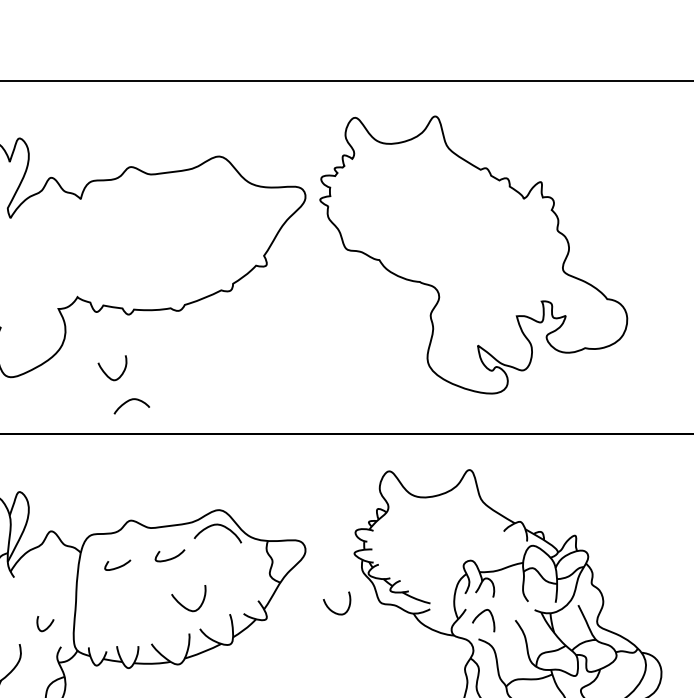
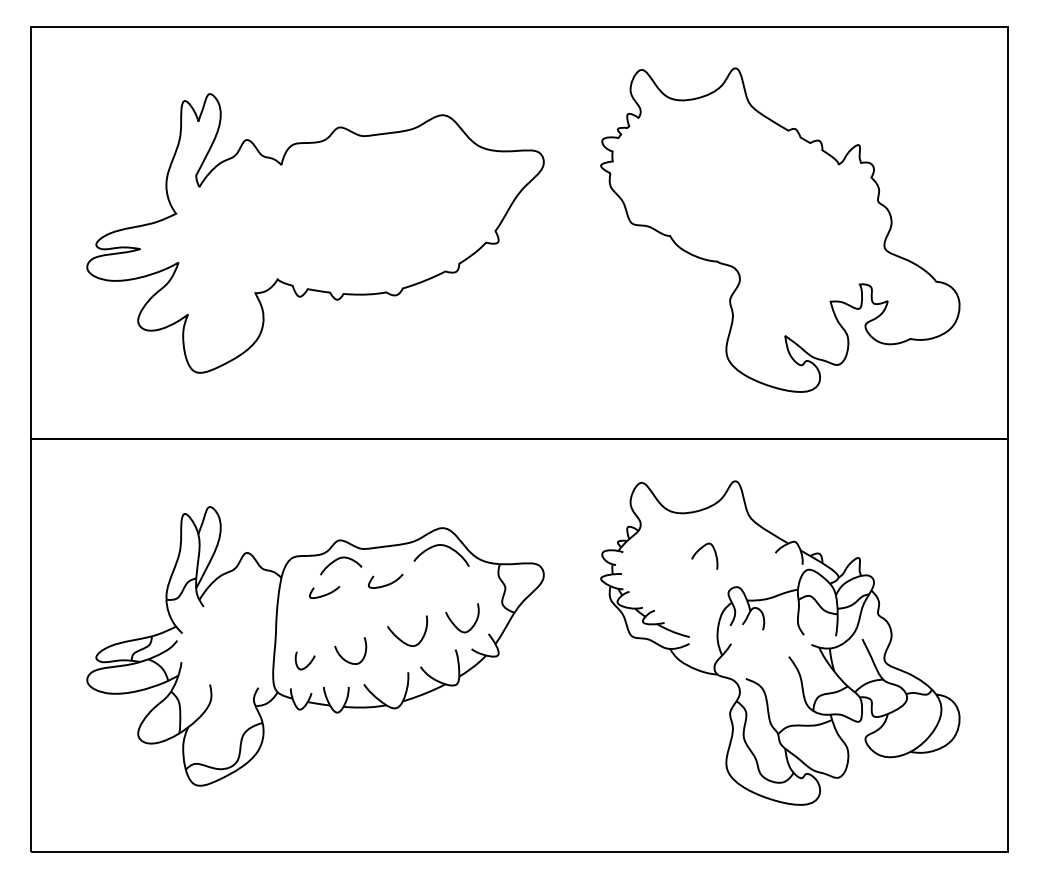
part: (473, 254) -> (780, 229), moved
curve: (106, 373) -> (455, 624), moved
curve: (130, 400) -> (339, 559), moved
curve: (330, 608) -> (343, 657), moved
curve: (480, 614) -> (701, 549), moved
curve: (48, 626) -> (308, 663), moved

